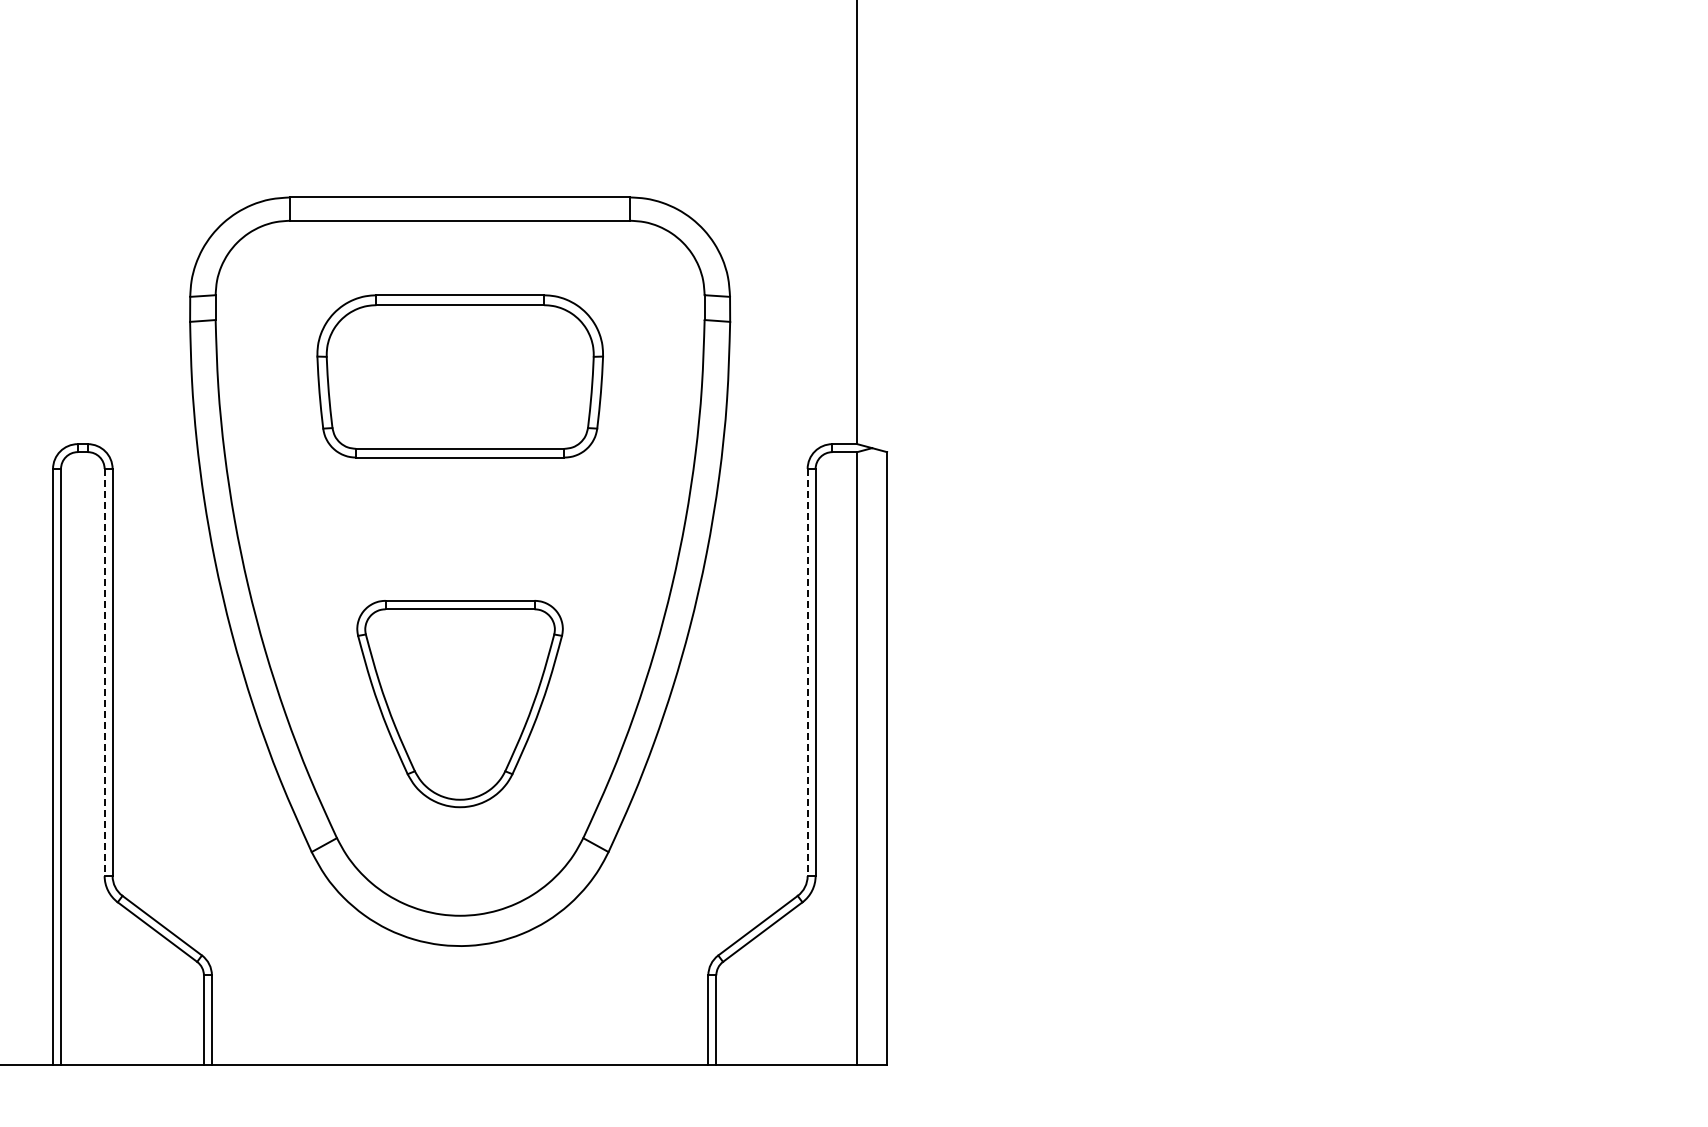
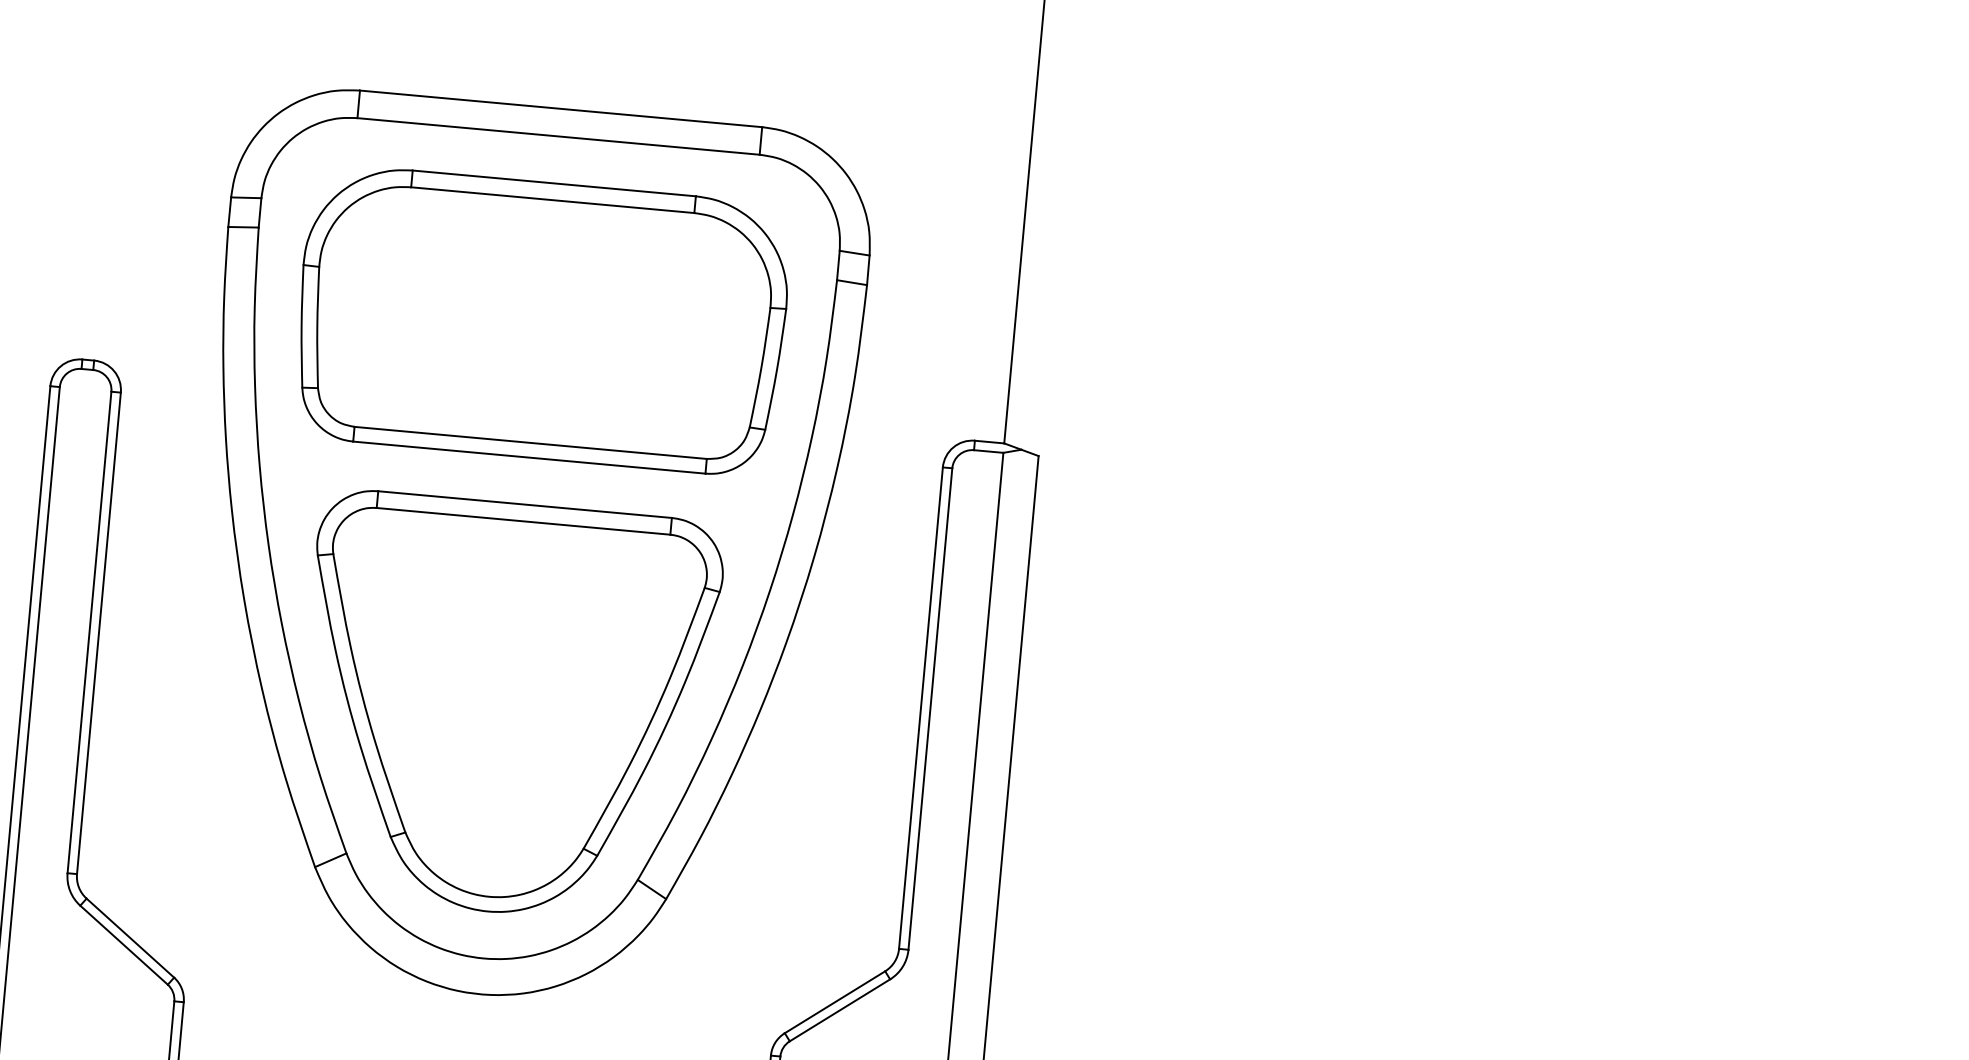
part: (460, 376) -> (542, 320), size x1.43
line: (104, 672) -> (89, 632), dashed -> solid
line: (807, 672) -> (920, 708), dashed -> solid
part: (459, 703) -> (505, 707), size x1.67

